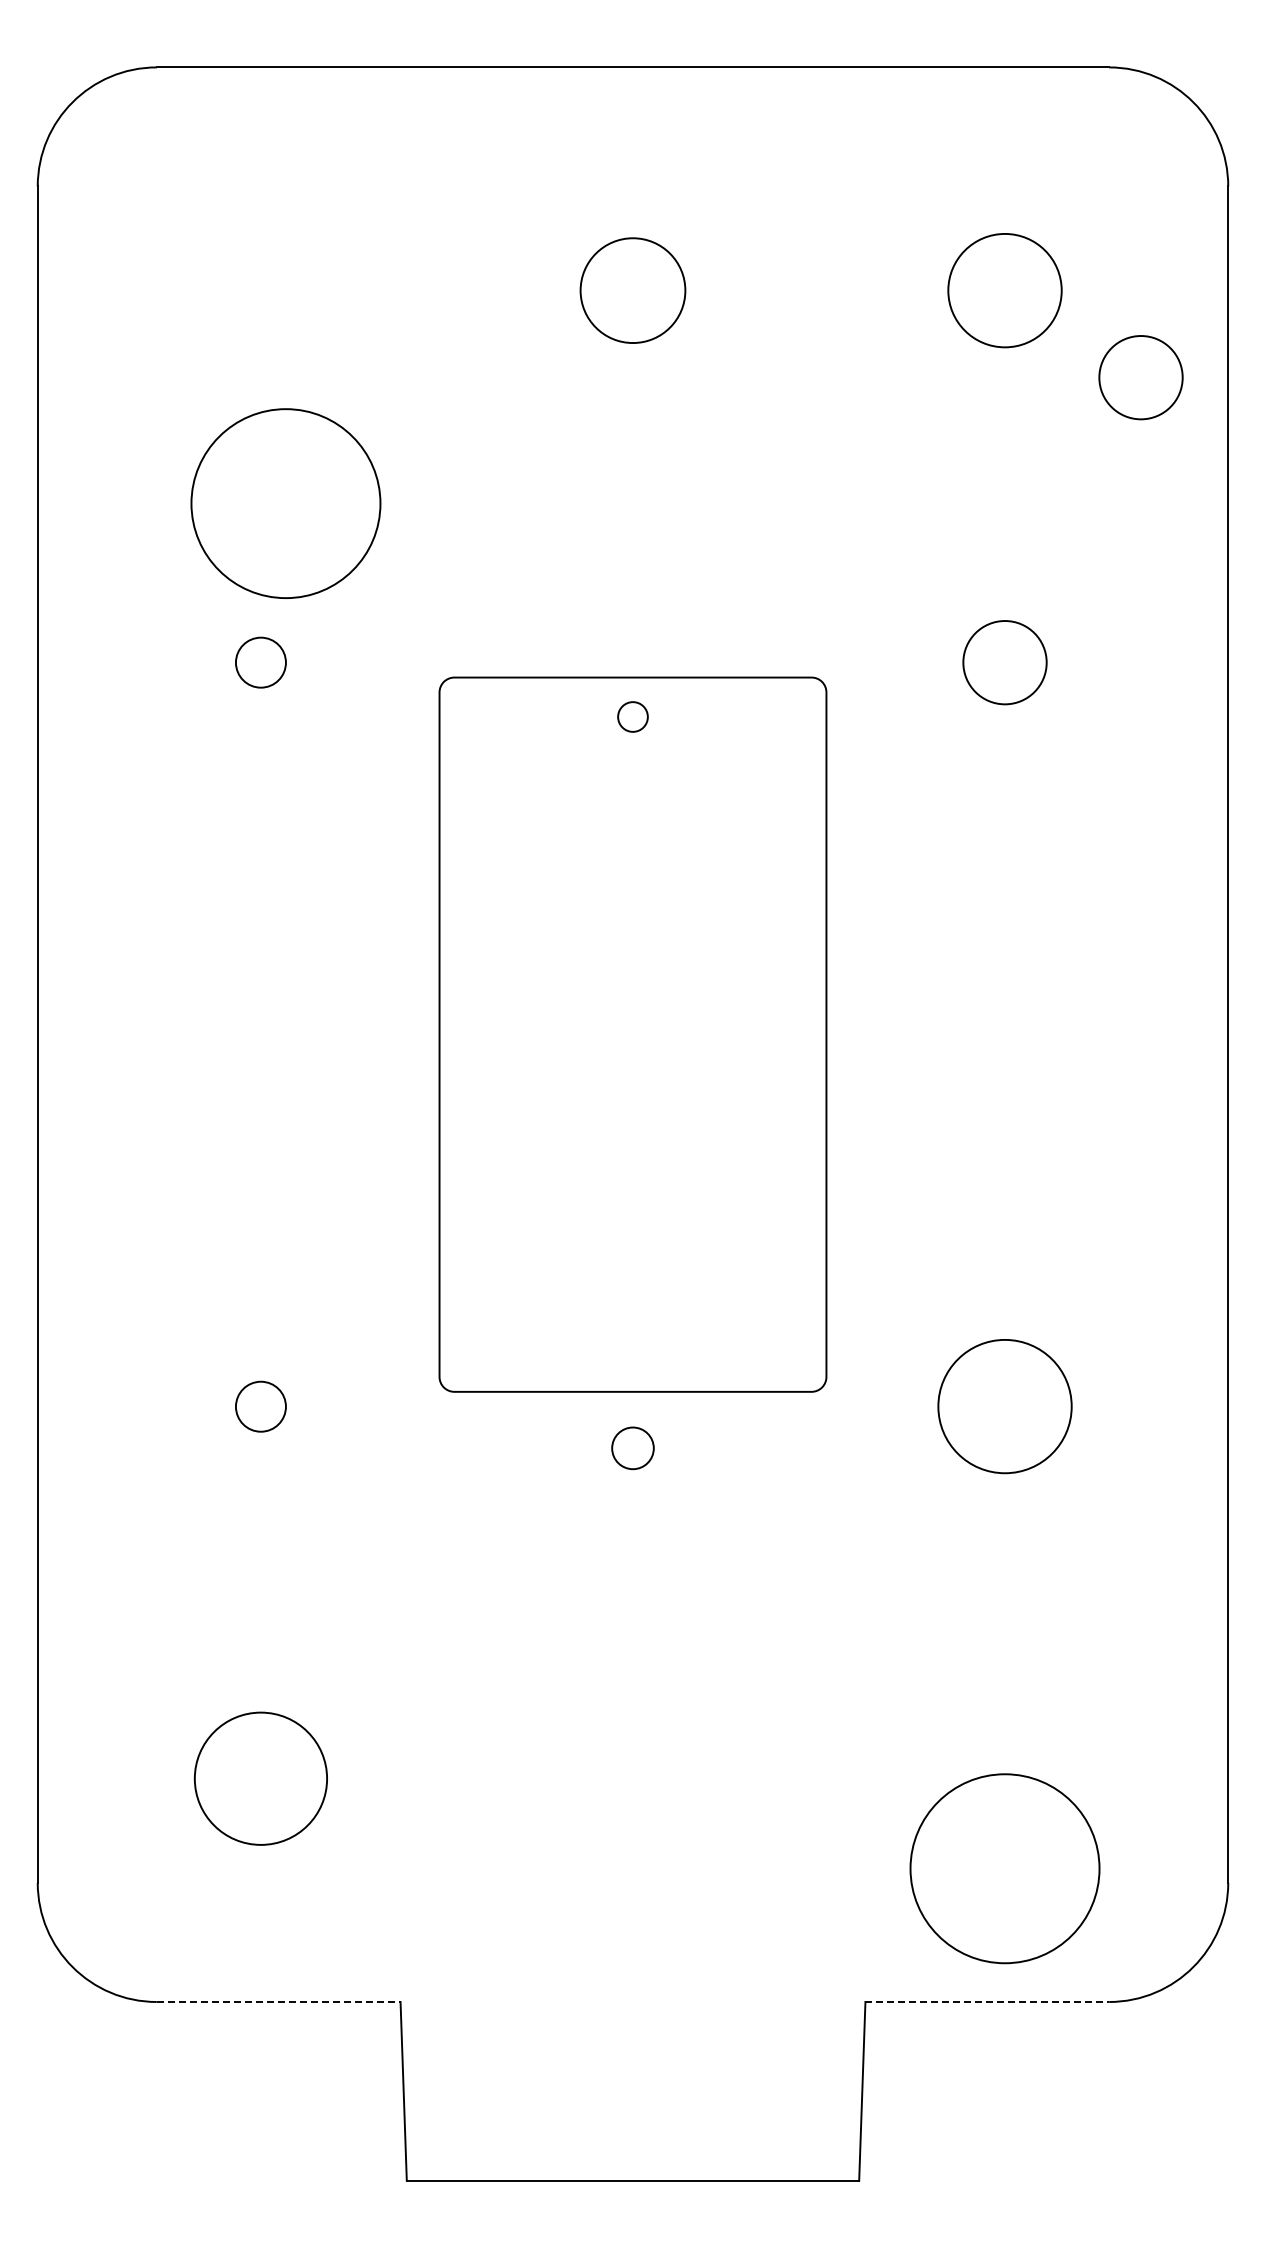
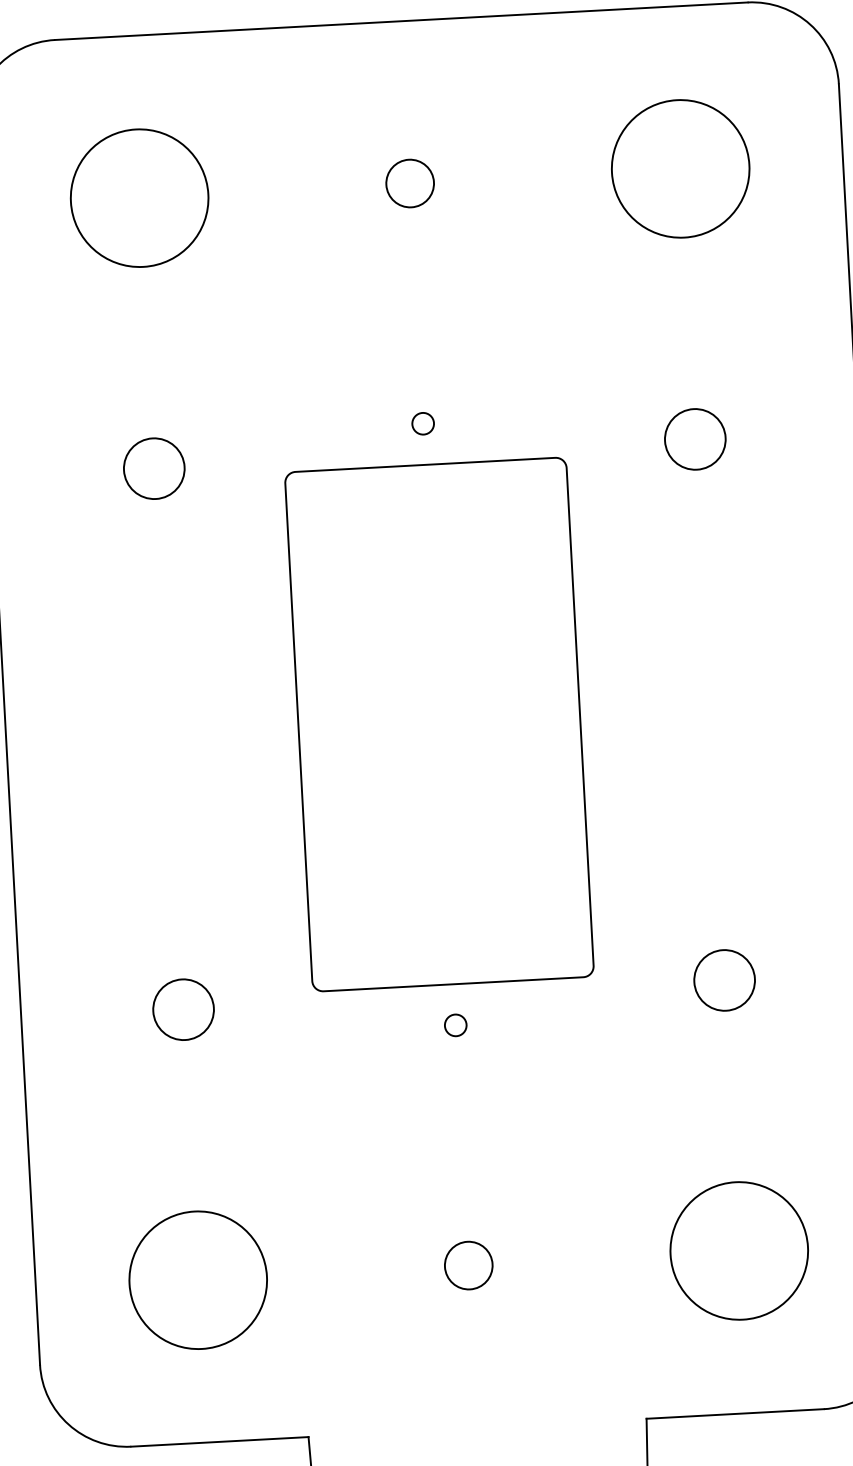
circle: (632, 290) -> (409, 183), size x0.62
circle: (1004, 290) -> (680, 168), size x1.67
circle: (1140, 377) -> (782, 226), removed
circle: (285, 503) -> (139, 198), moved
circle: (260, 662) -> (153, 468), size x1.67
circle: (632, 716) -> (422, 423), moved
circle: (260, 1406) -> (183, 1009), size x1.67
circle: (1004, 1406) -> (724, 980), size x0.62
circle: (632, 1448) -> (455, 1025), size x0.71
circle: (260, 1778) -> (197, 1280), size x1.43
circle: (632, 1778) -> (468, 1265), added
circle: (1004, 1868) -> (738, 1250), moved
line: (278, 2001) -> (219, 1441), dashed -> solid
line: (987, 2001) -> (735, 1413), dashed -> solid

